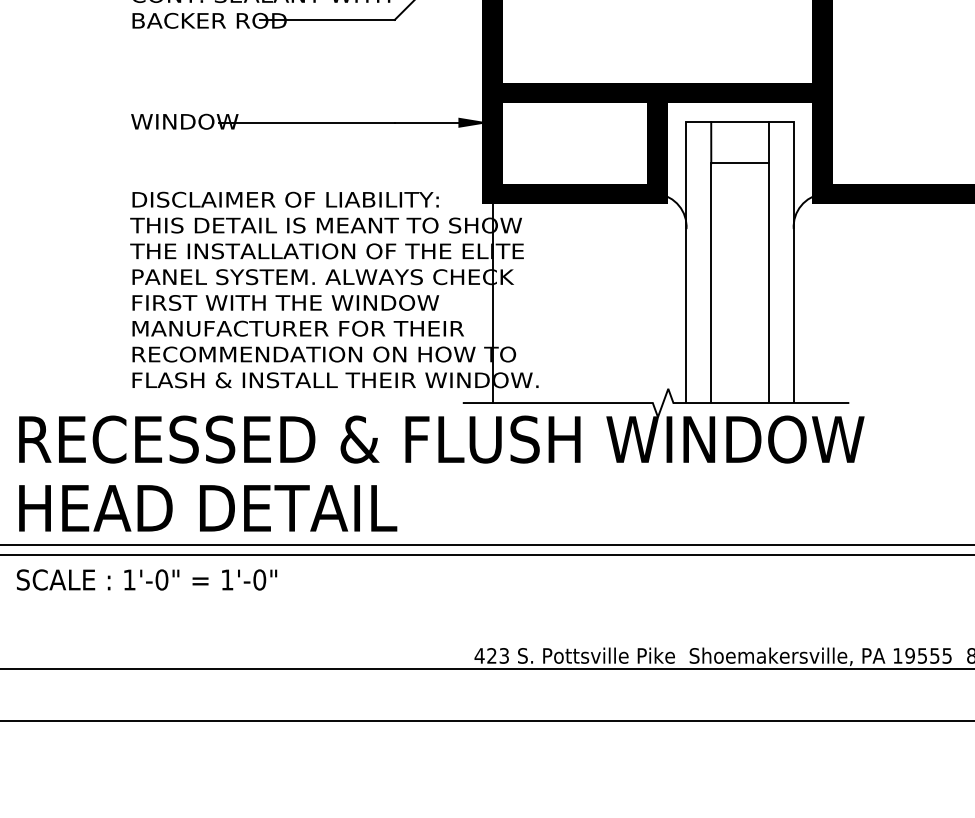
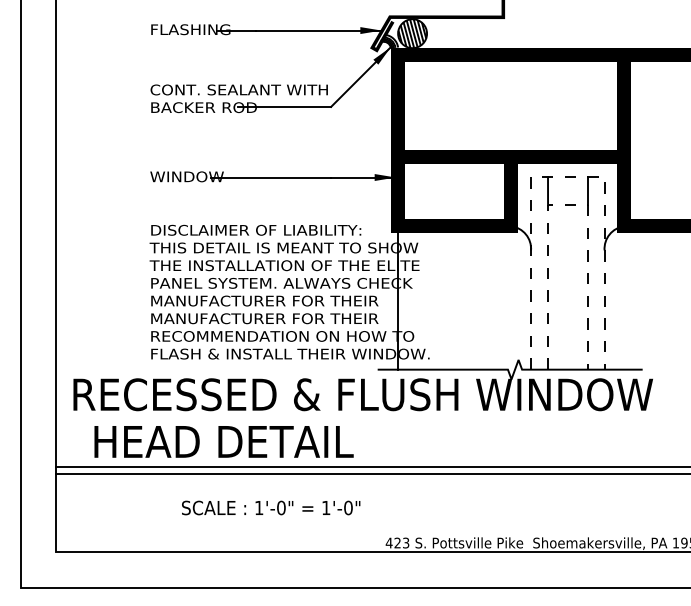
line: (739, 122) -> (567, 177), solid -> dashed
line: (739, 163) -> (567, 205), solid -> dashed
text: (299, 302) -> (265, 300), FIRST WITH THE WINDOW -> MANUFACTURER FOR THEIR
text: (207, 507) -> (223, 441), moved
text: (147, 579) -> (271, 507), moved

